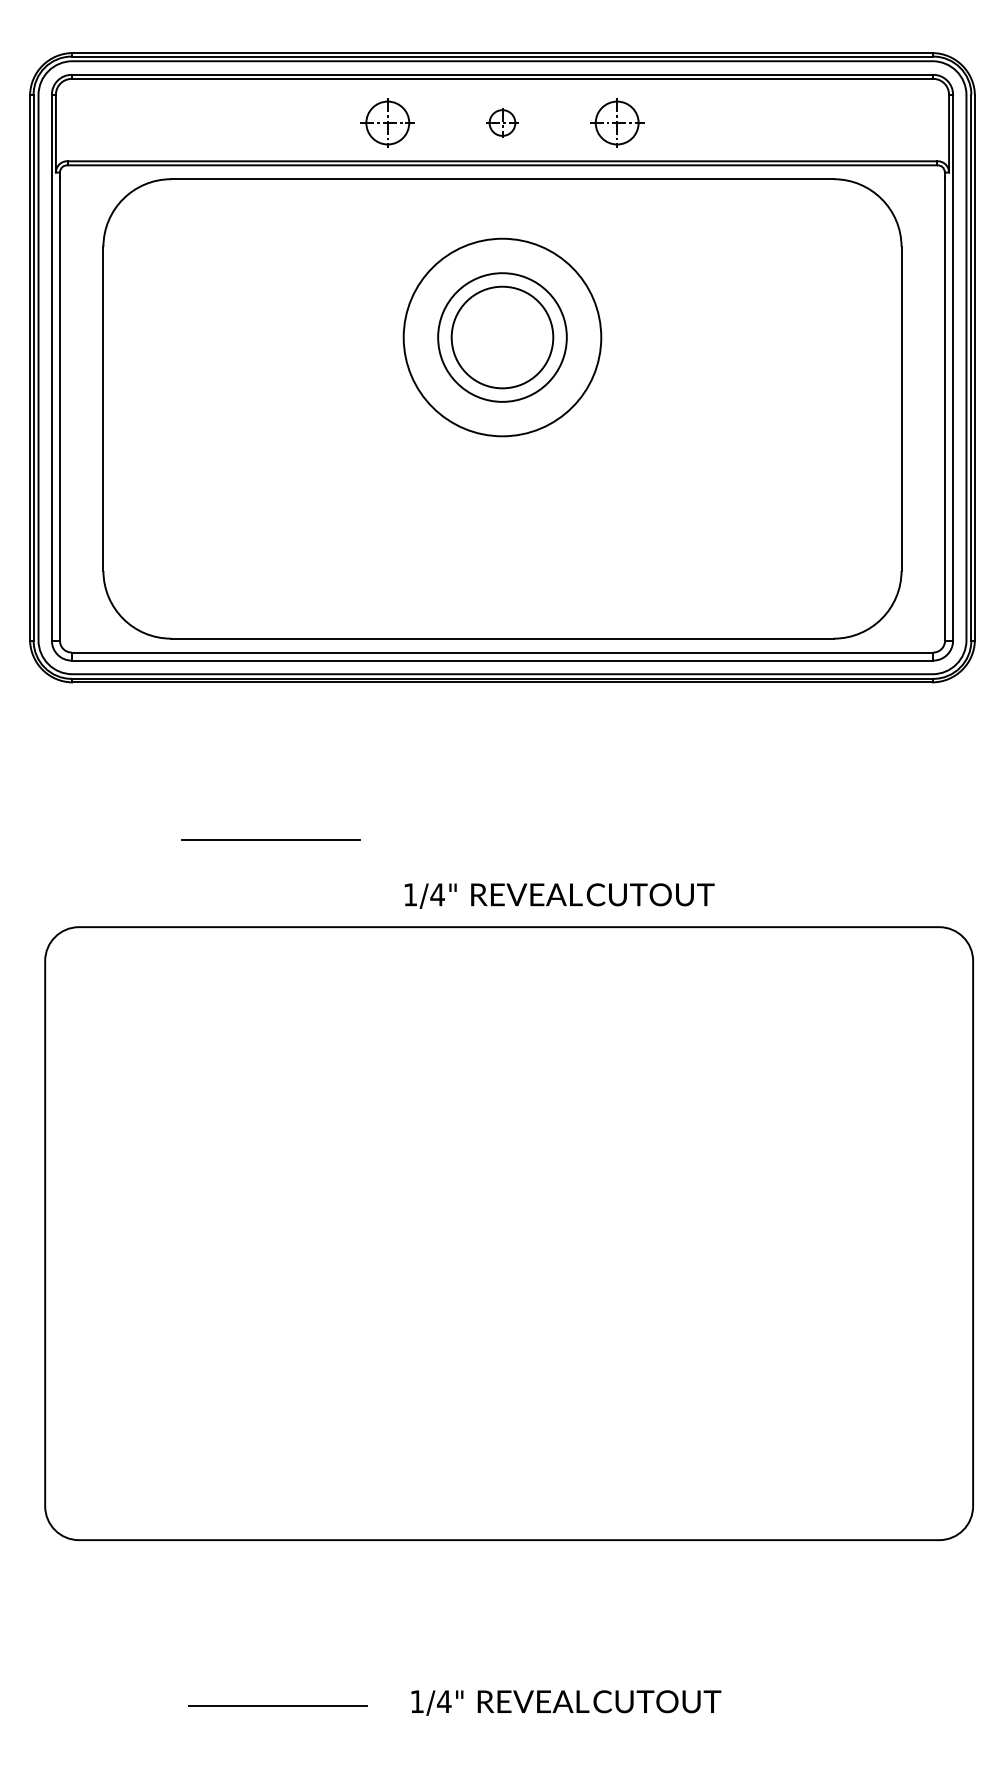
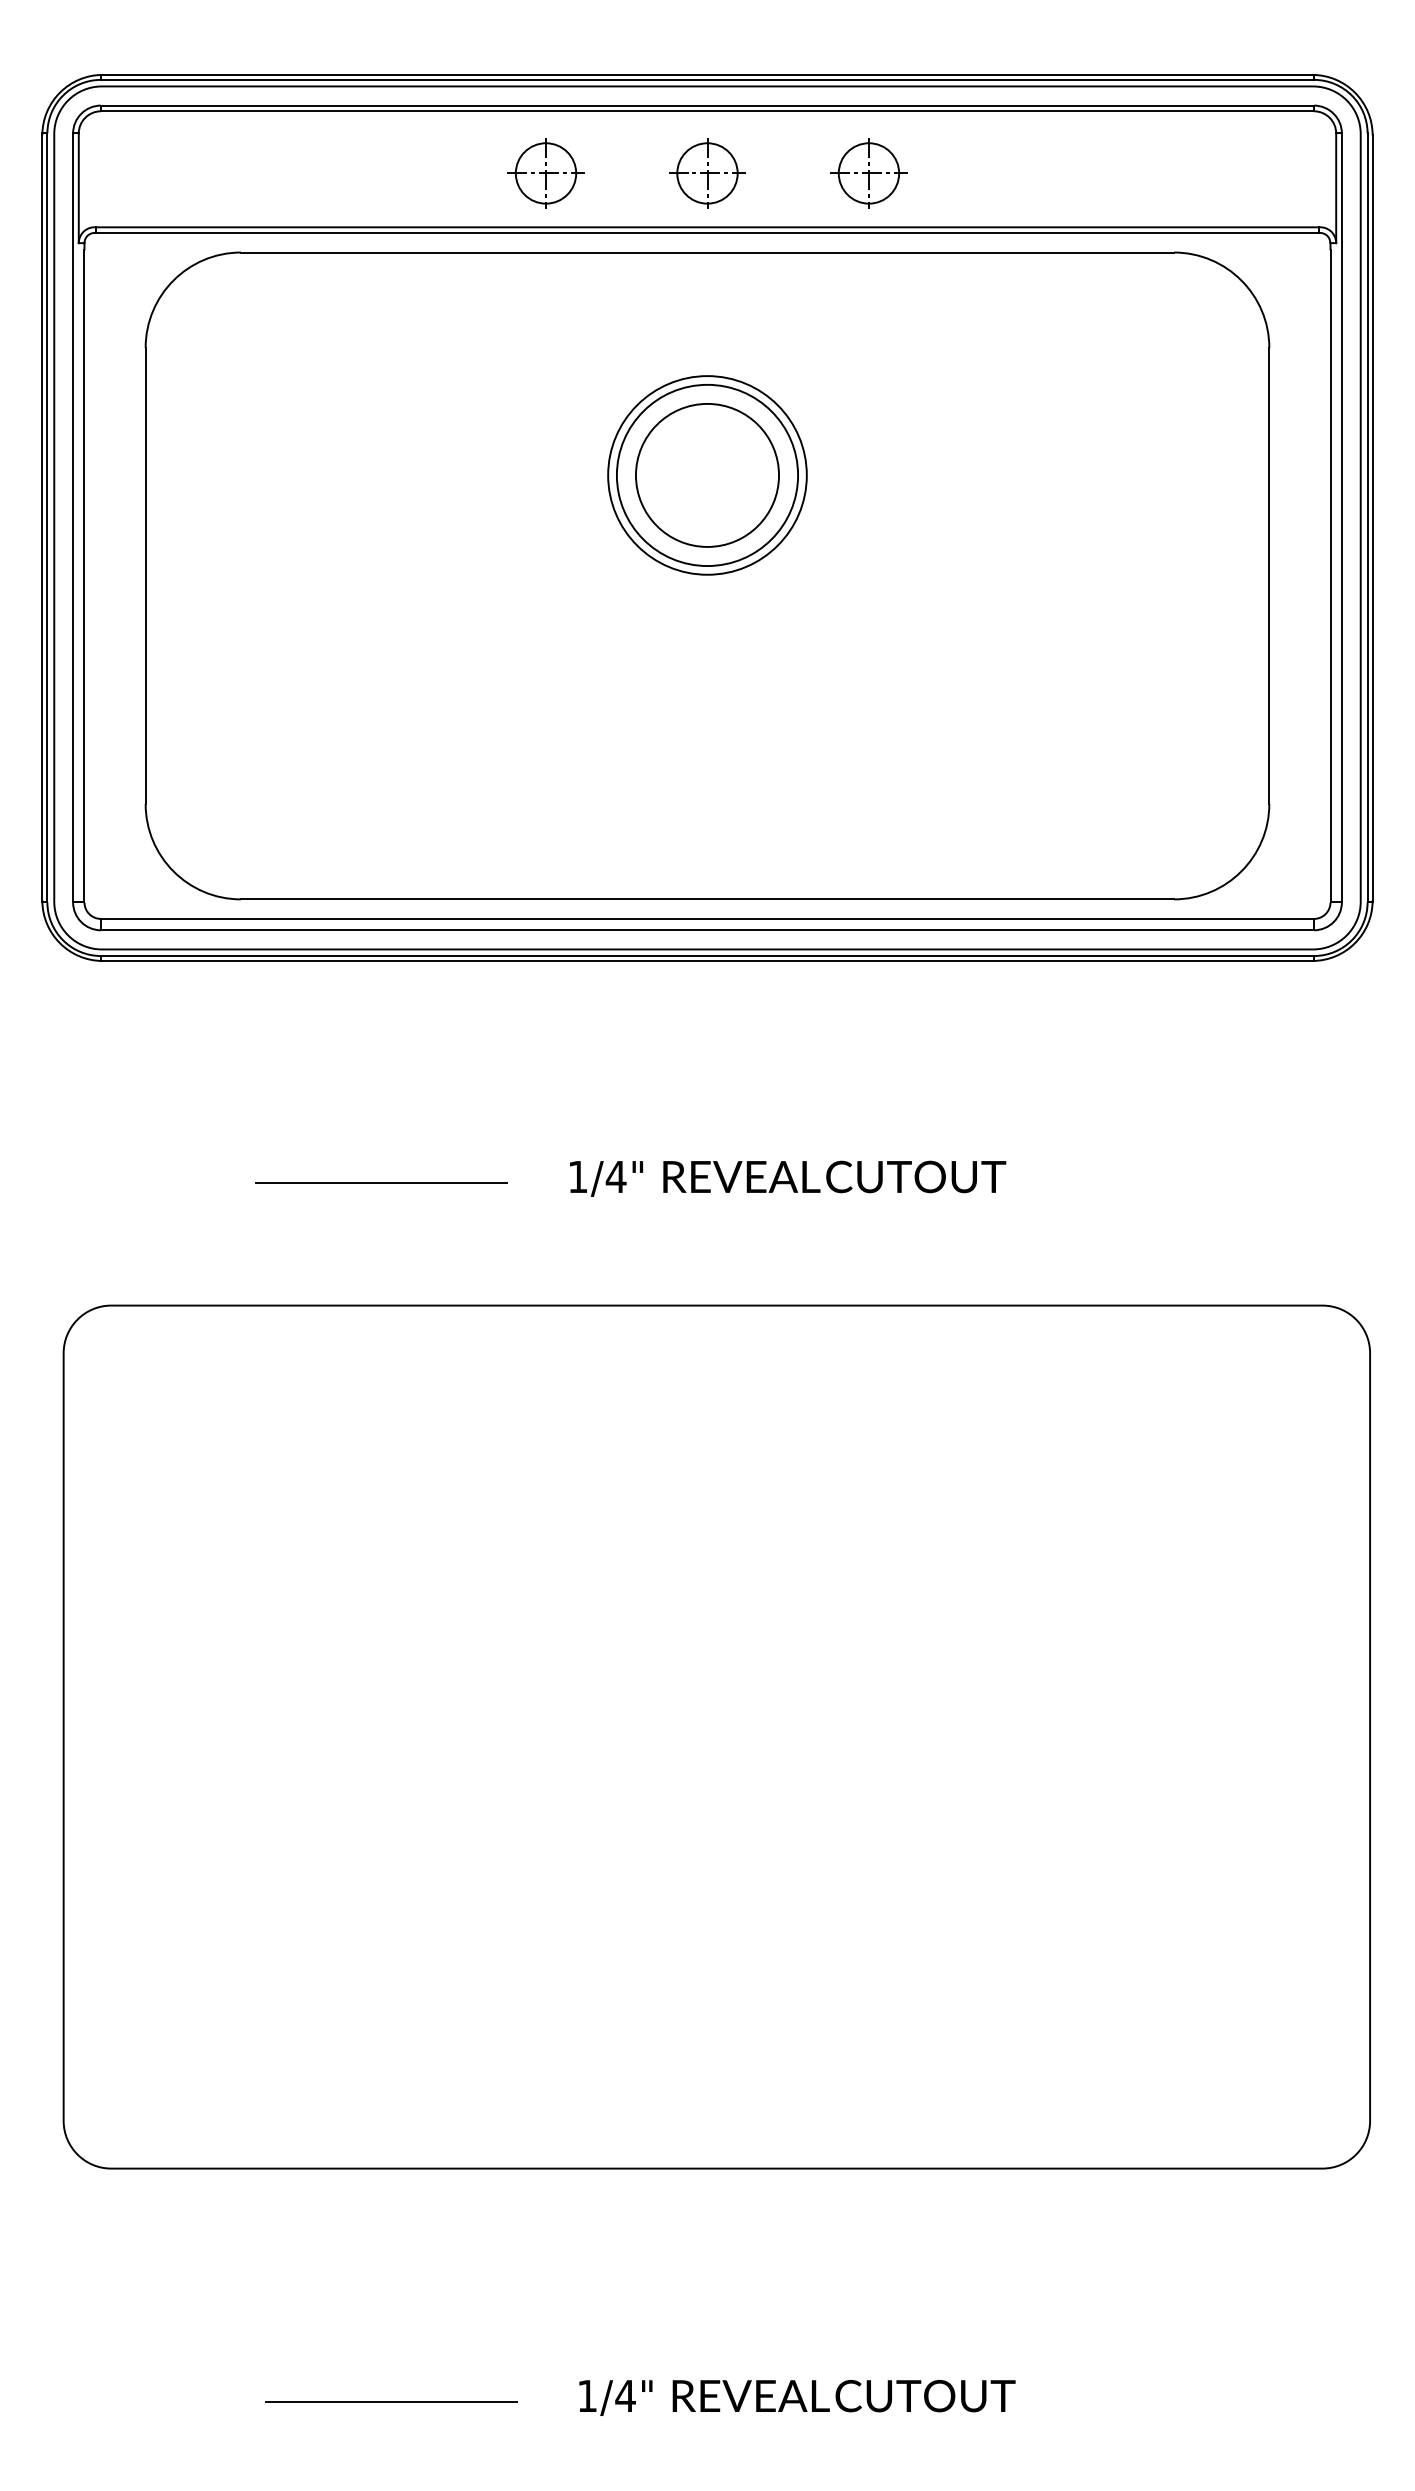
part: (502, 122) -> (707, 172), size x1.67
circle: (502, 337) -> (707, 475), size x0.71
text: (559, 895) -> (787, 1177), moved

